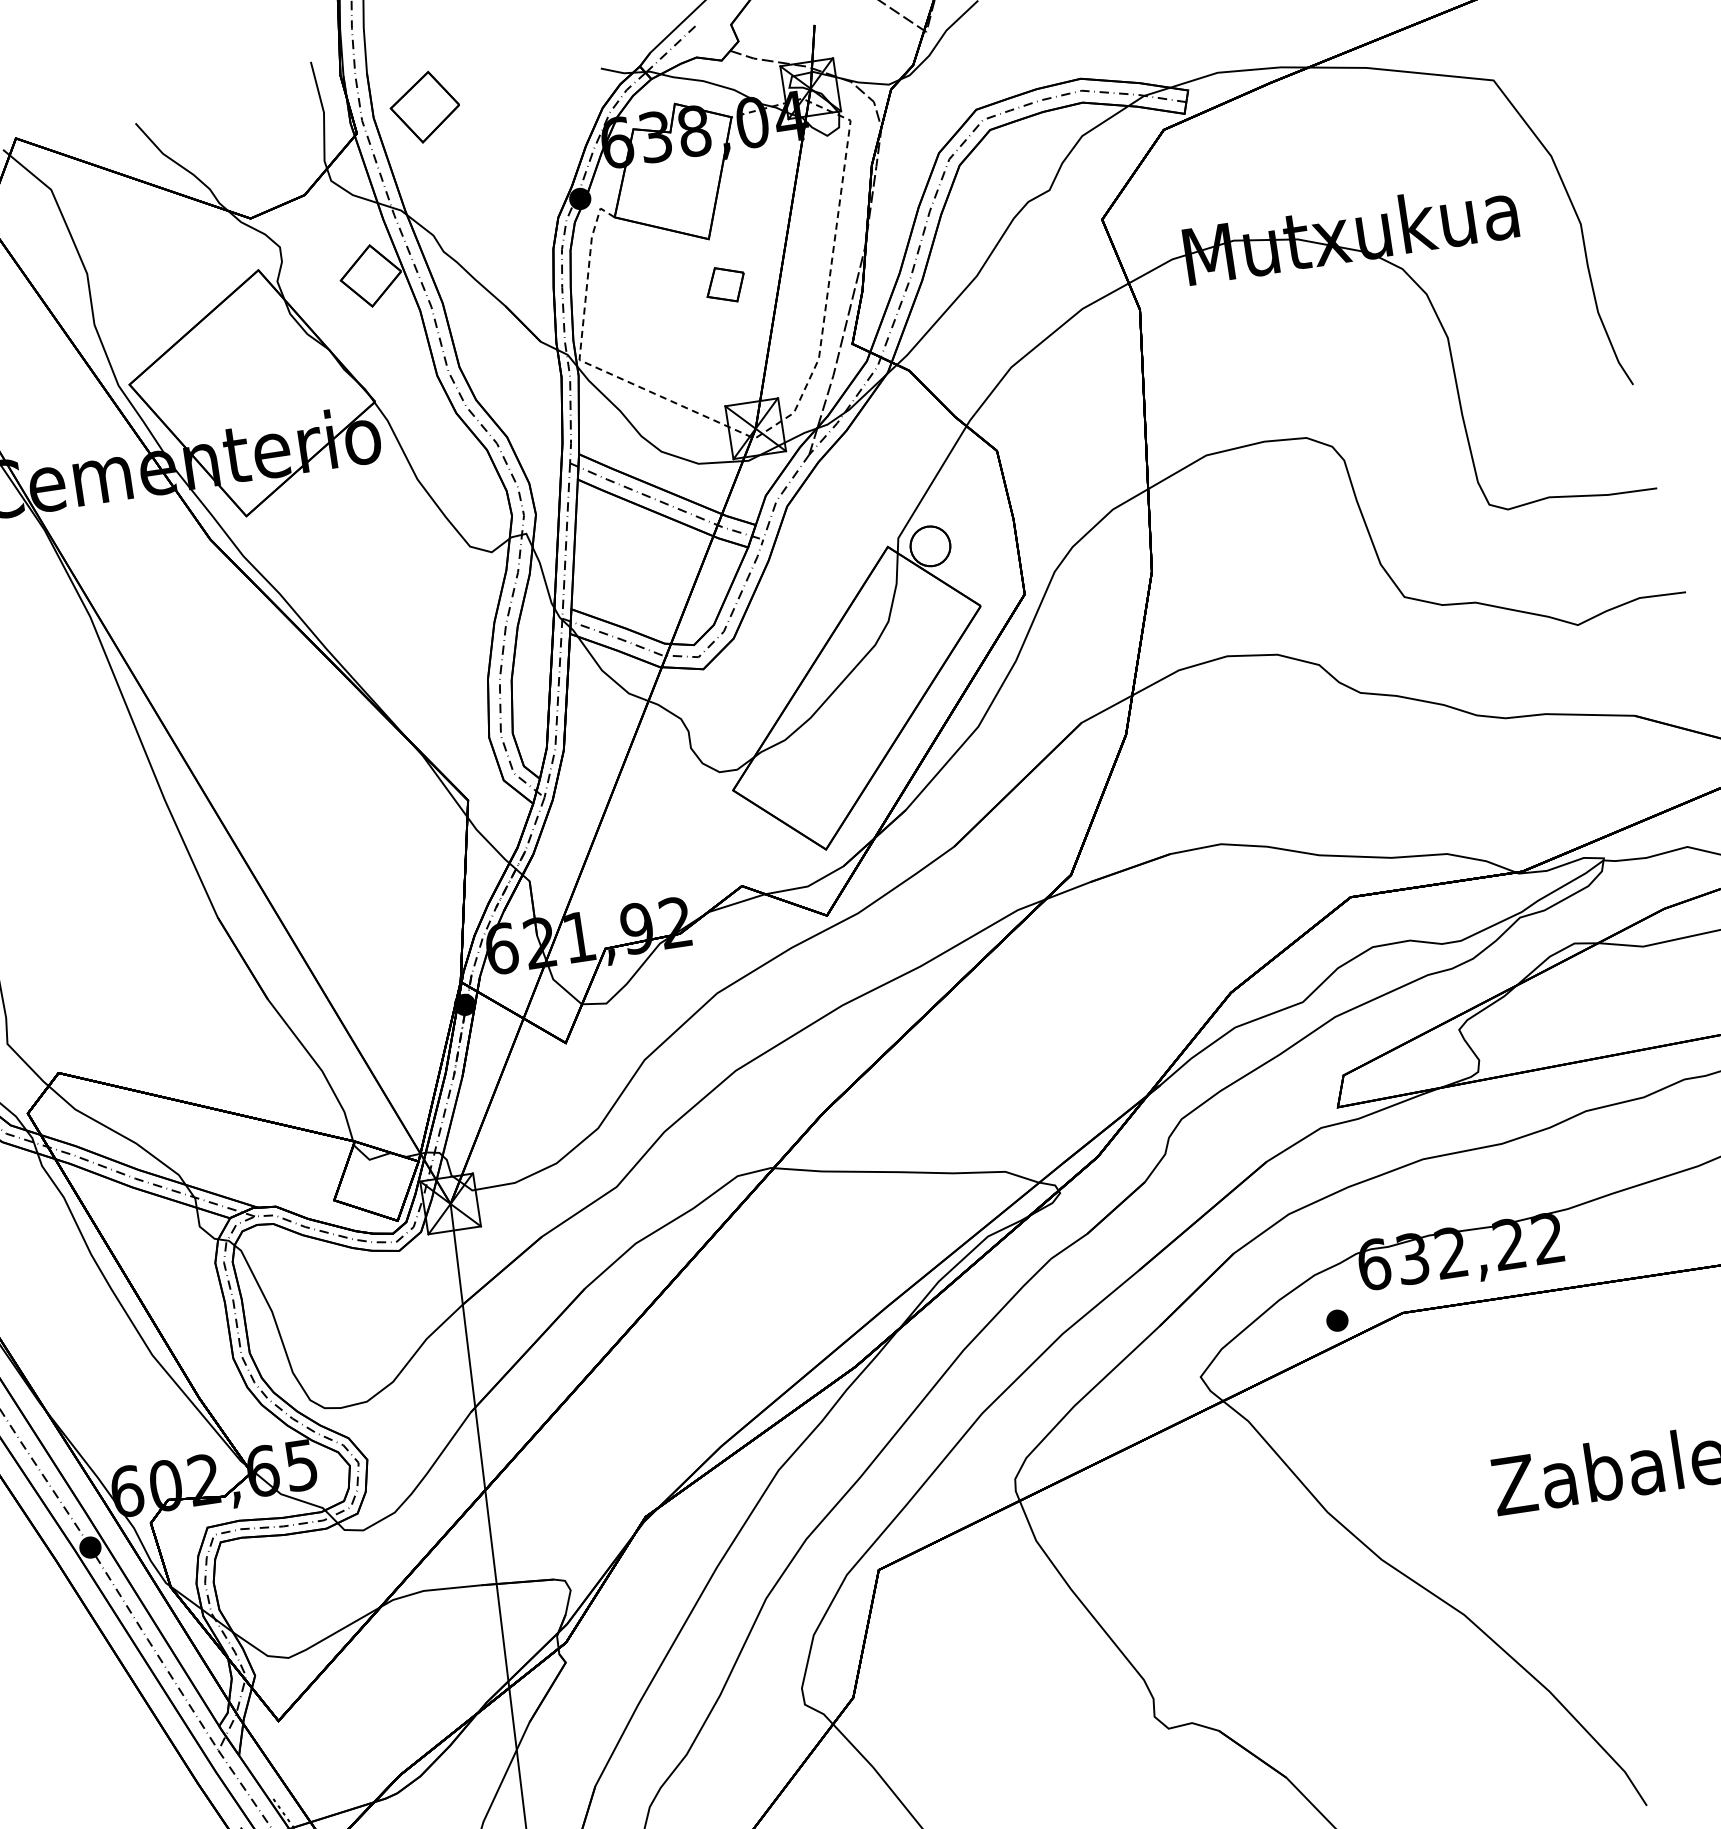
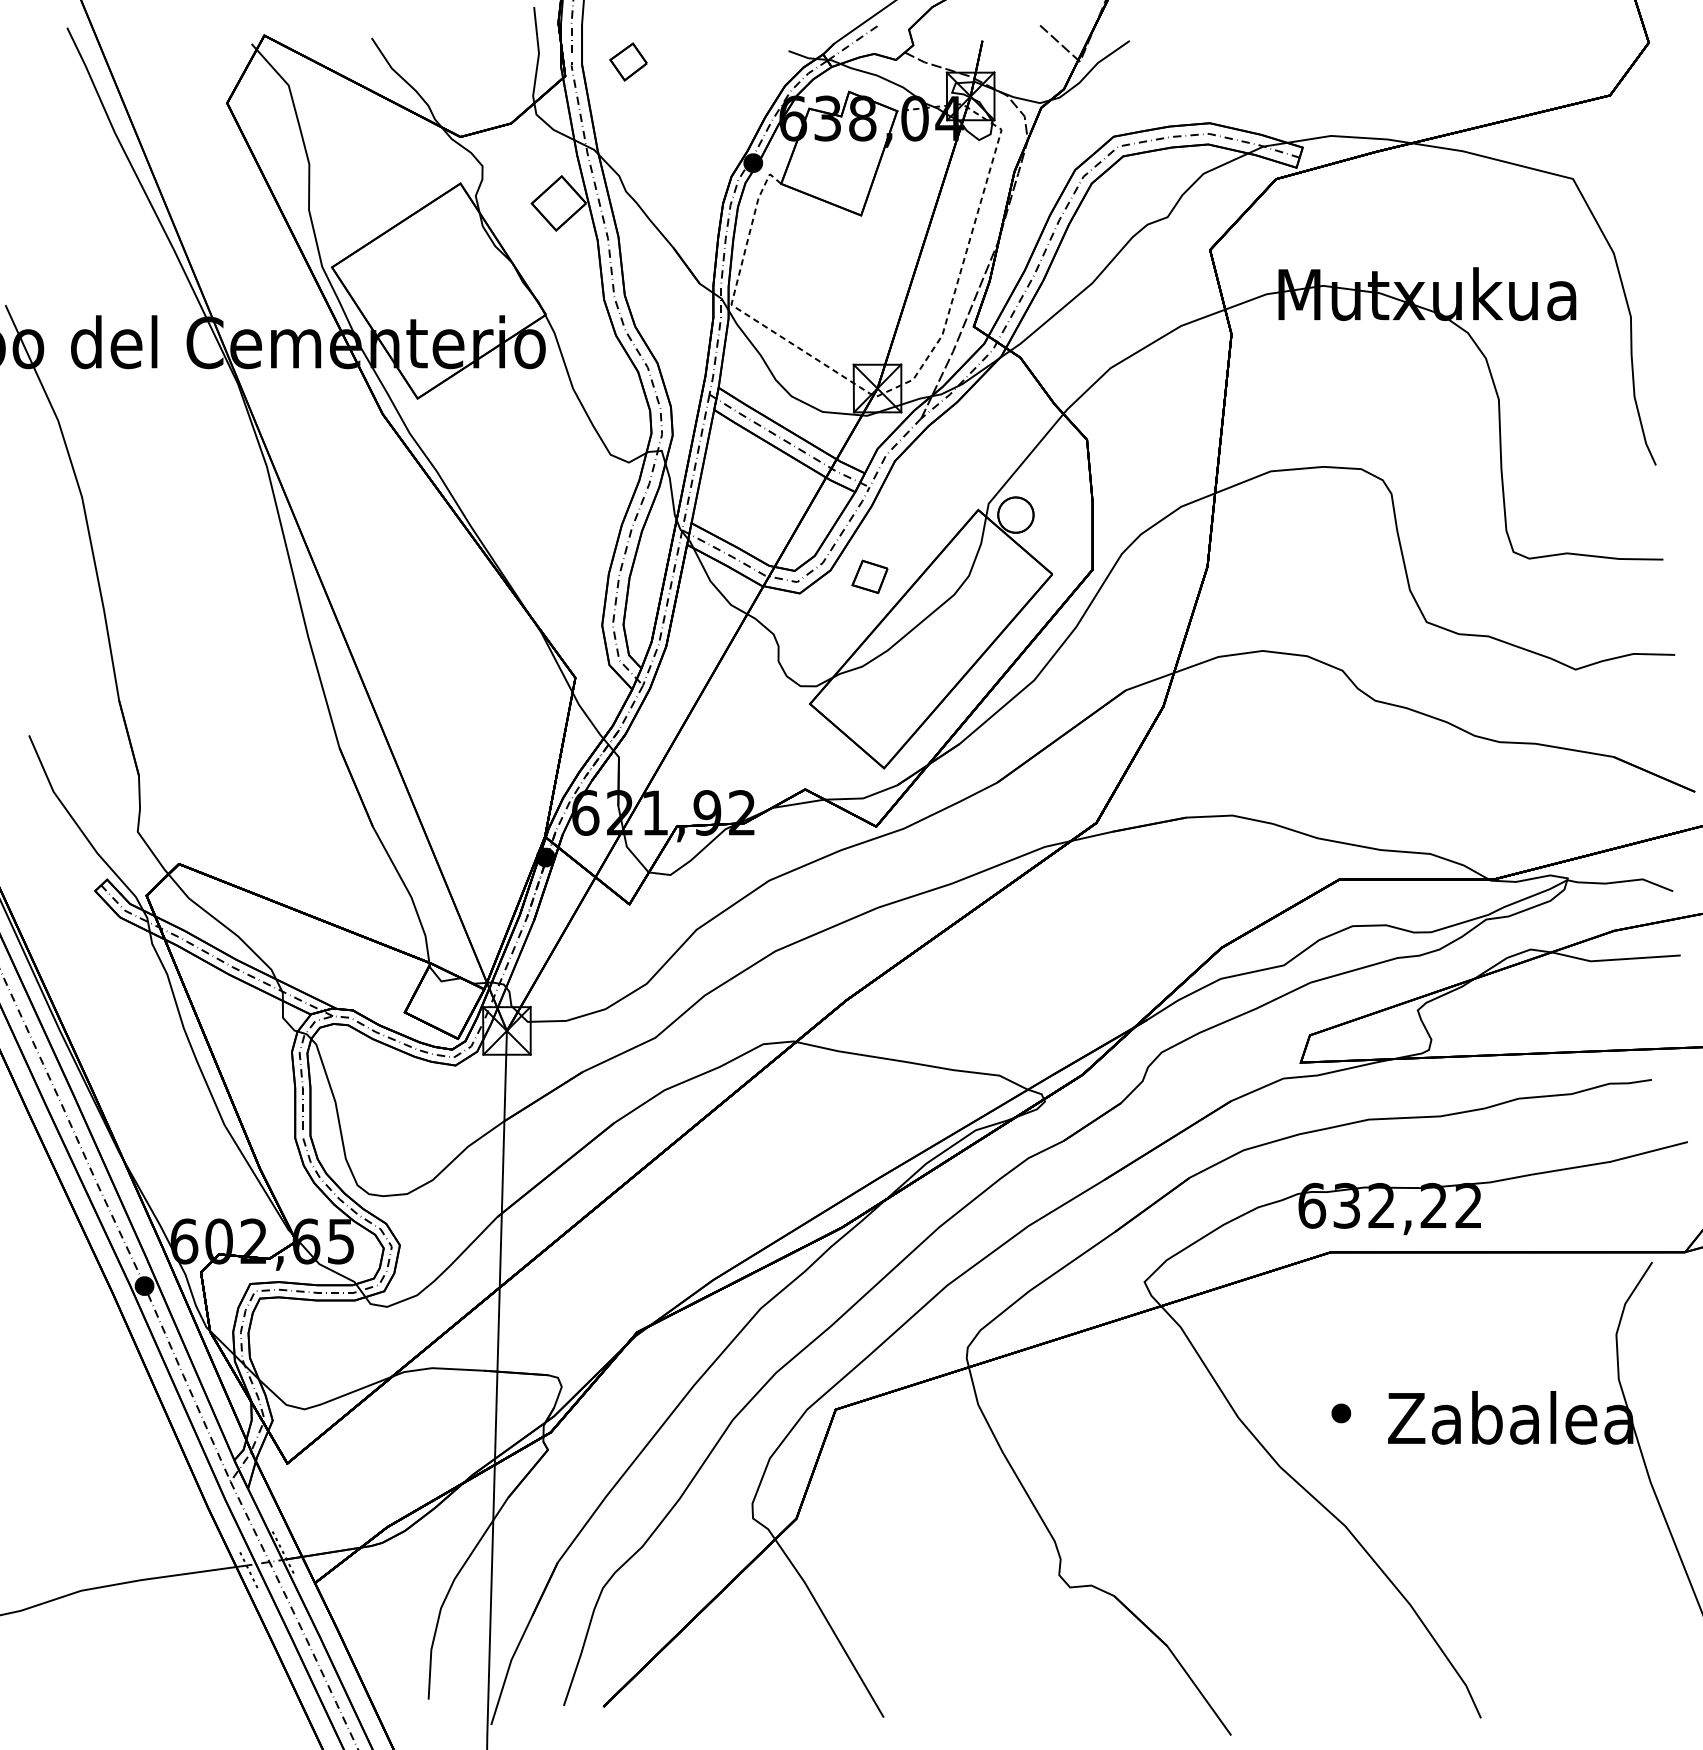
part: (424, 106) -> (628, 61), size x0.6
part: (725, 284) -> (869, 576), moved
part: (1337, 1320) -> (1341, 1413), moved

